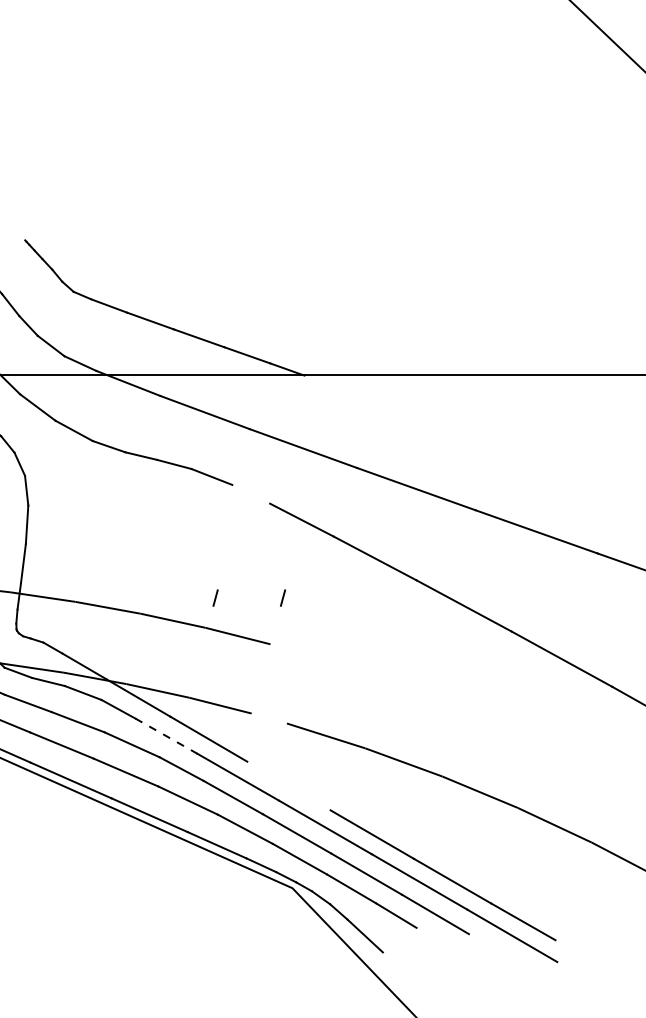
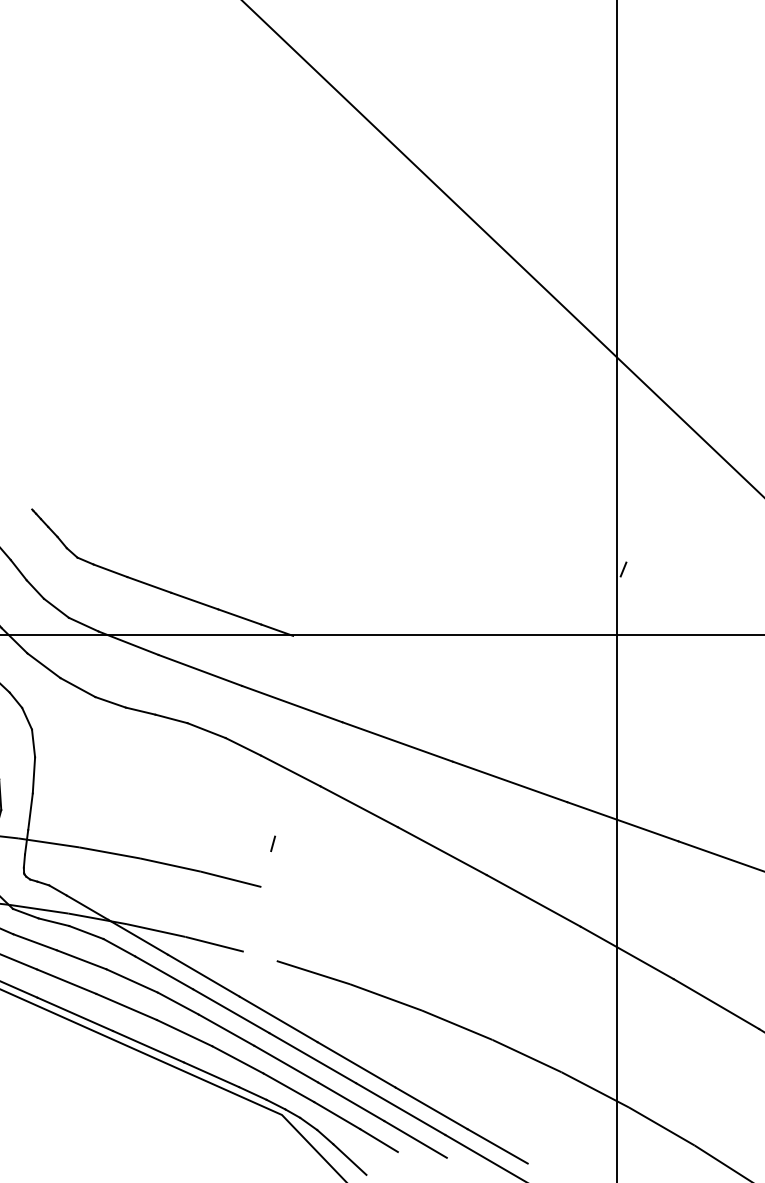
line: (251, 493) -> (243, 746), added
line: (214, 597) -> (209, 843), removed
line: (166, 736) -> (164, 973), dashed -> solid
line: (288, 786) -> (278, 1019), added

